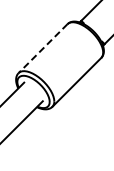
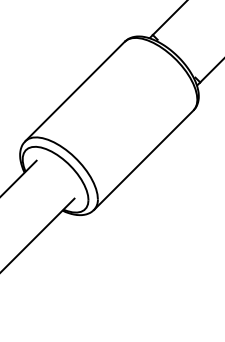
line: (43, 48) -> (75, 91), dashed -> solid

